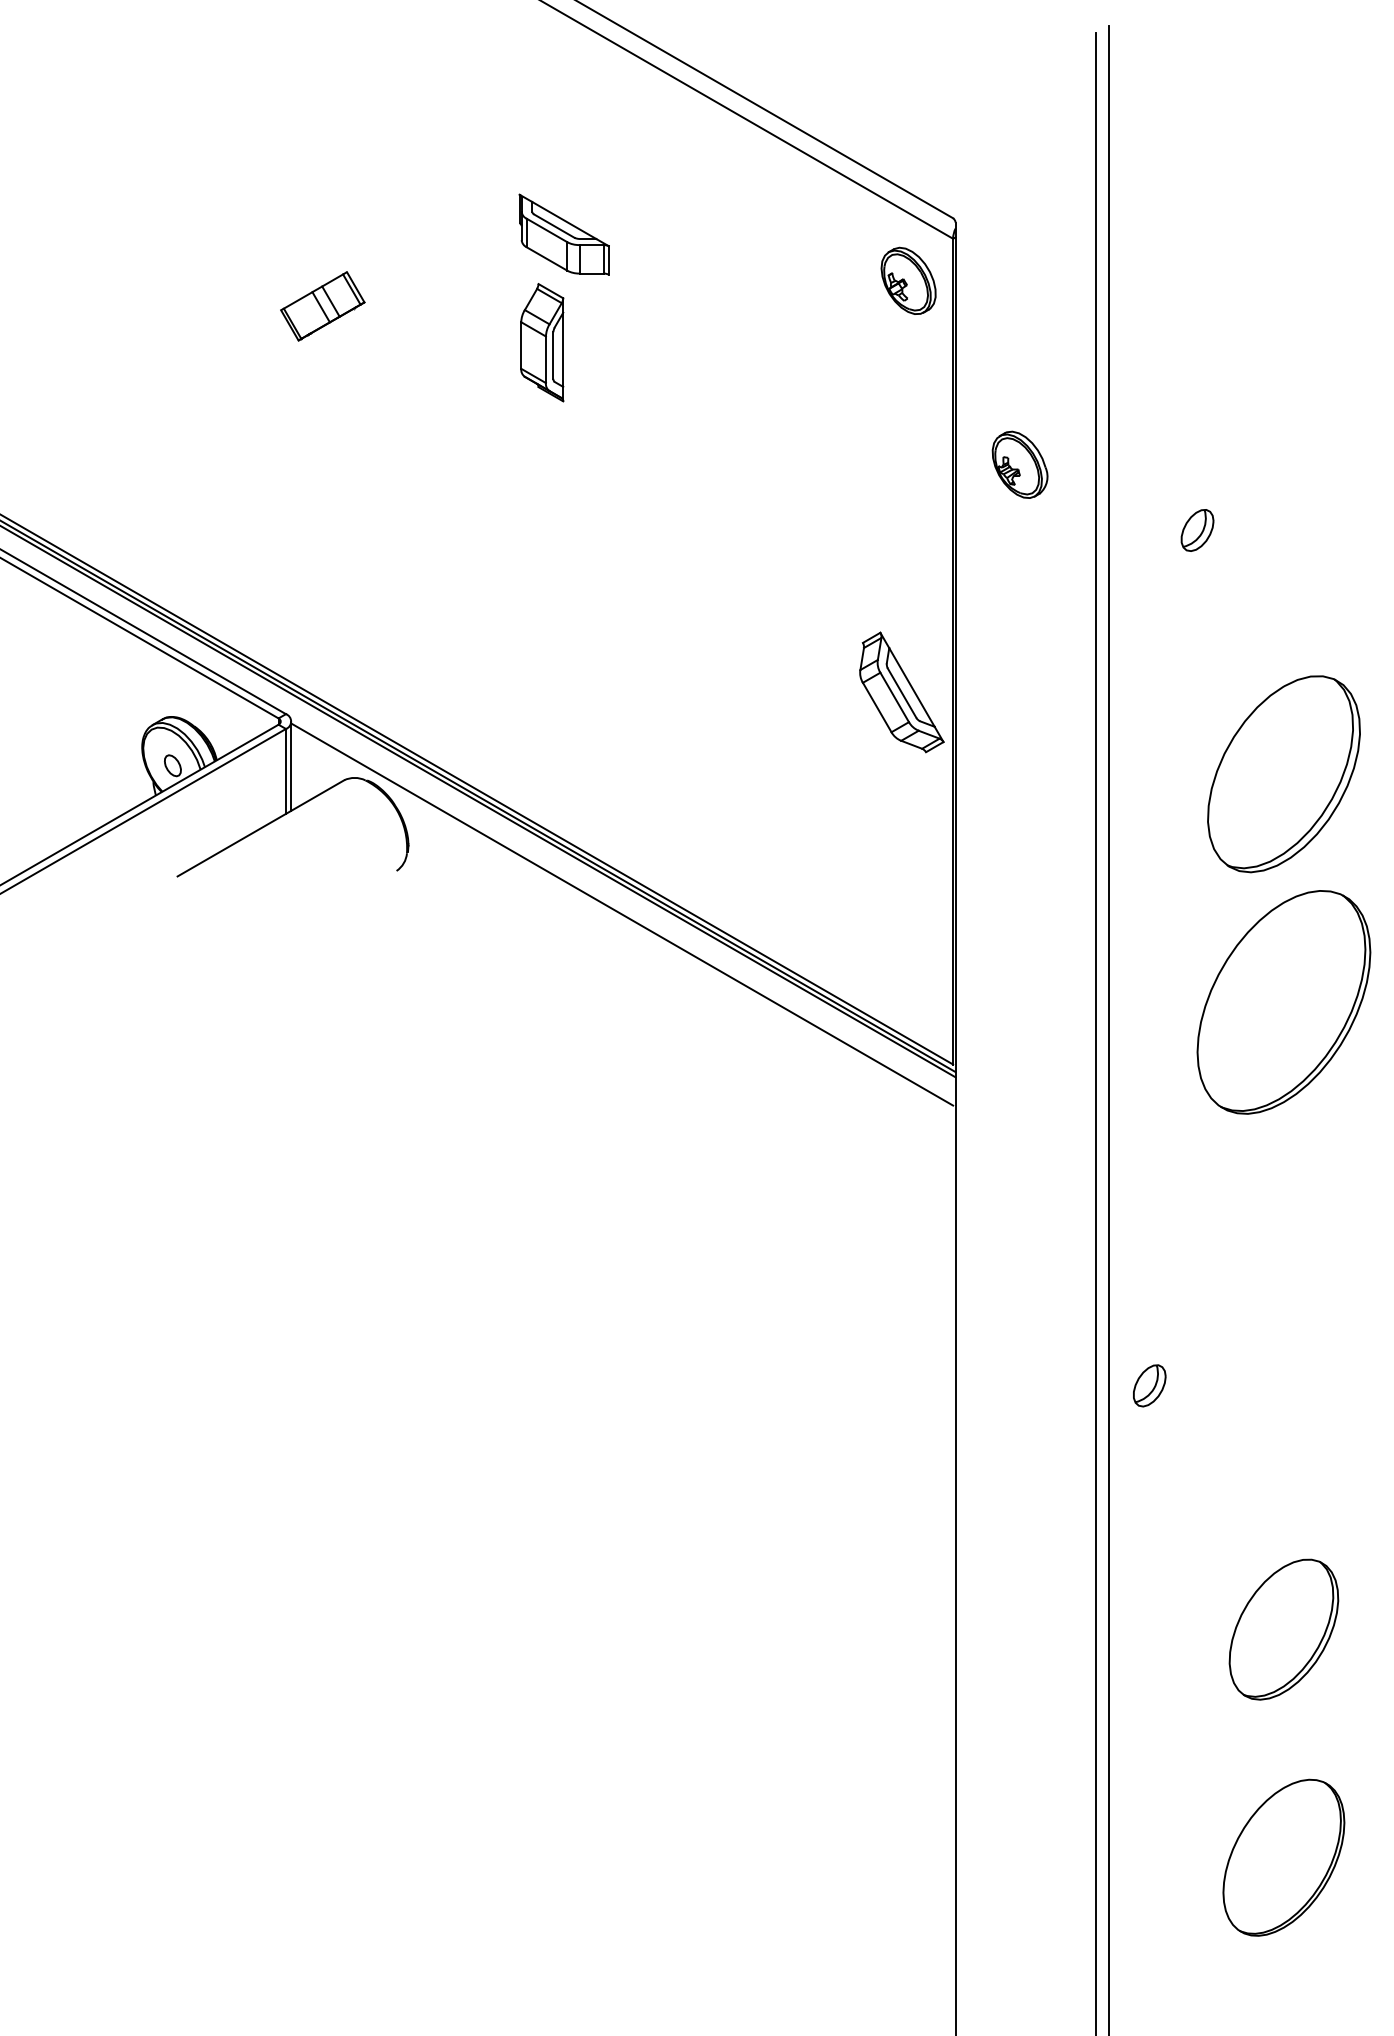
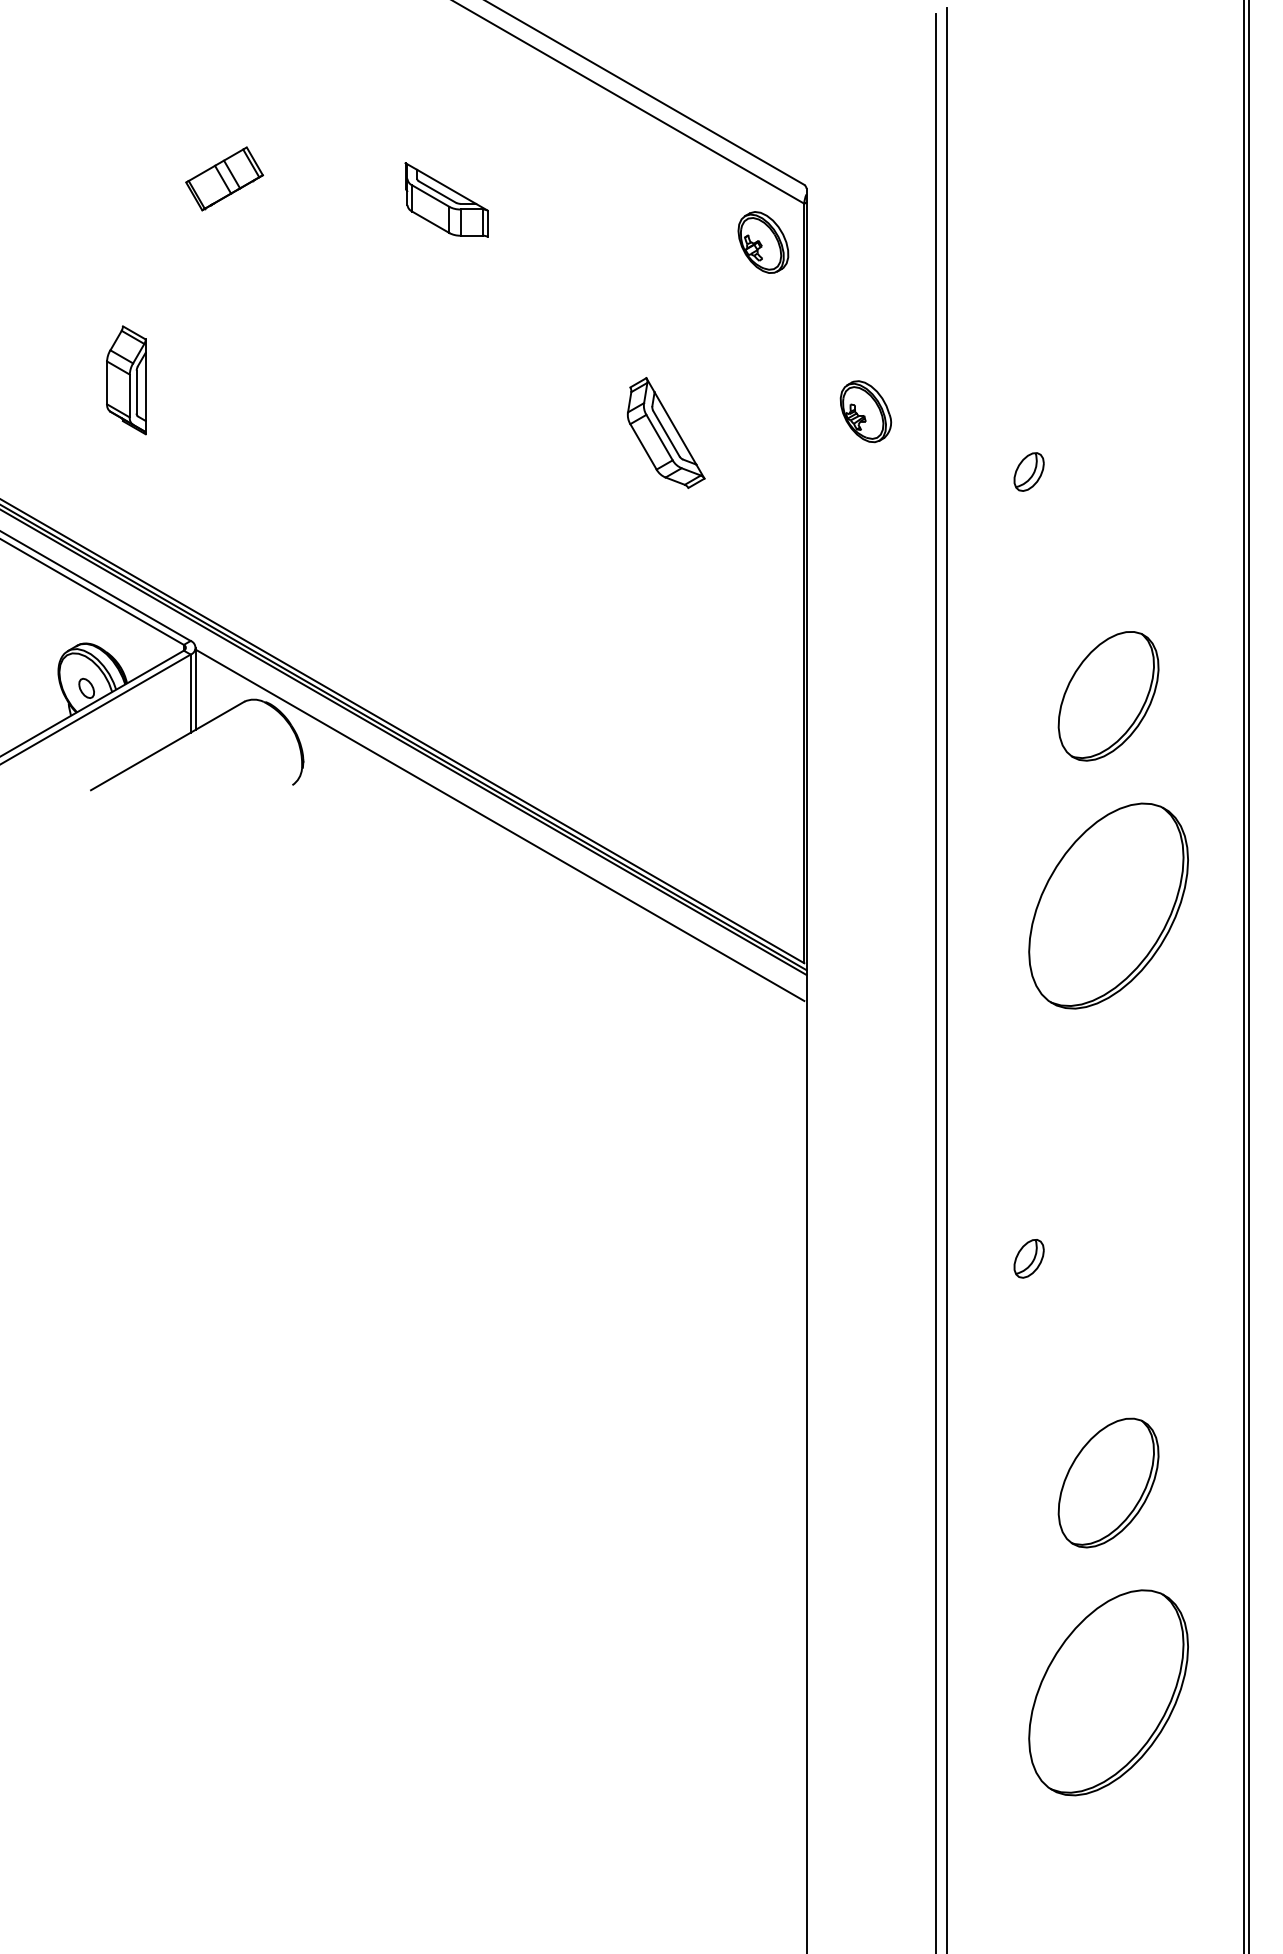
part: (322, 305) -> (224, 178), moved
part: (542, 342) -> (126, 380), moved
part: (902, 691) -> (666, 432), moved
part: (1283, 774) -> (1108, 696), size x0.71
part: (1149, 1385) -> (1028, 1258), moved
part: (1283, 1857) -> (1108, 1692), size x1.43

